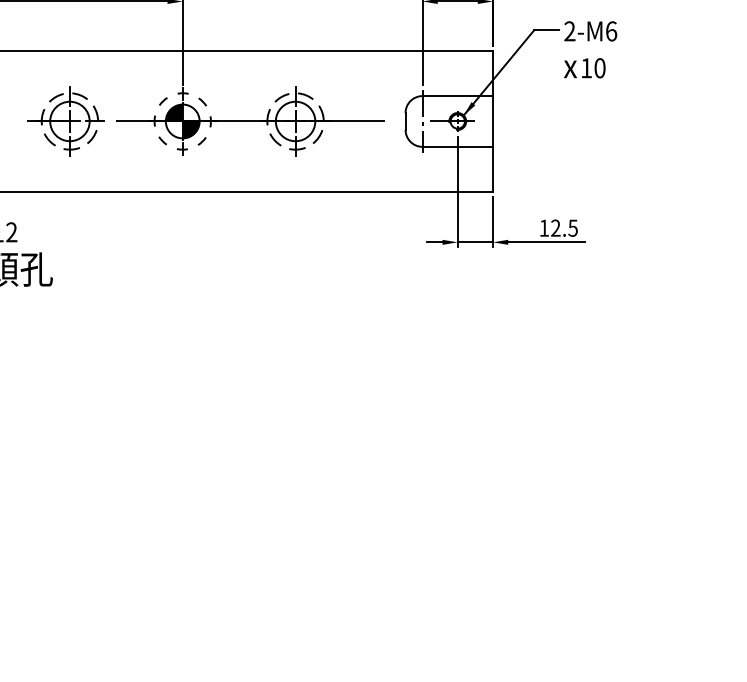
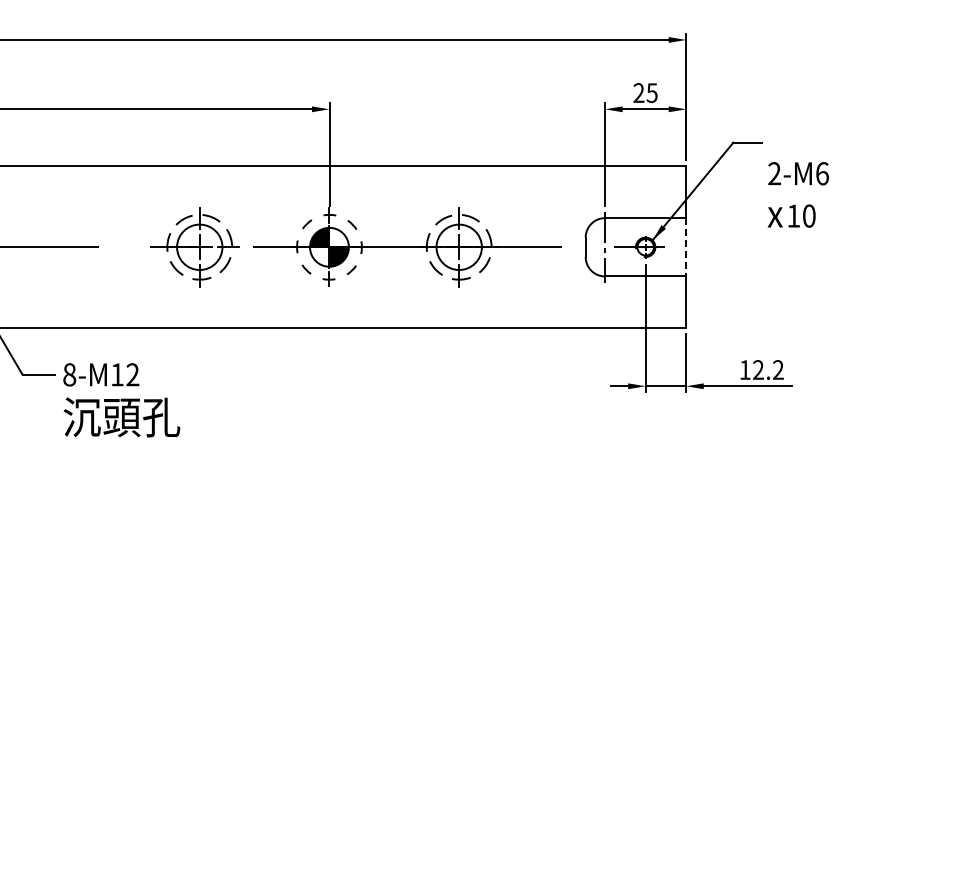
text: (589, 49) -> (797, 194), moved
line: (493, 121) -> (686, 247), solid -> dashed
text: (572, 228) -> (777, 370), 12.5 -> 12.2

